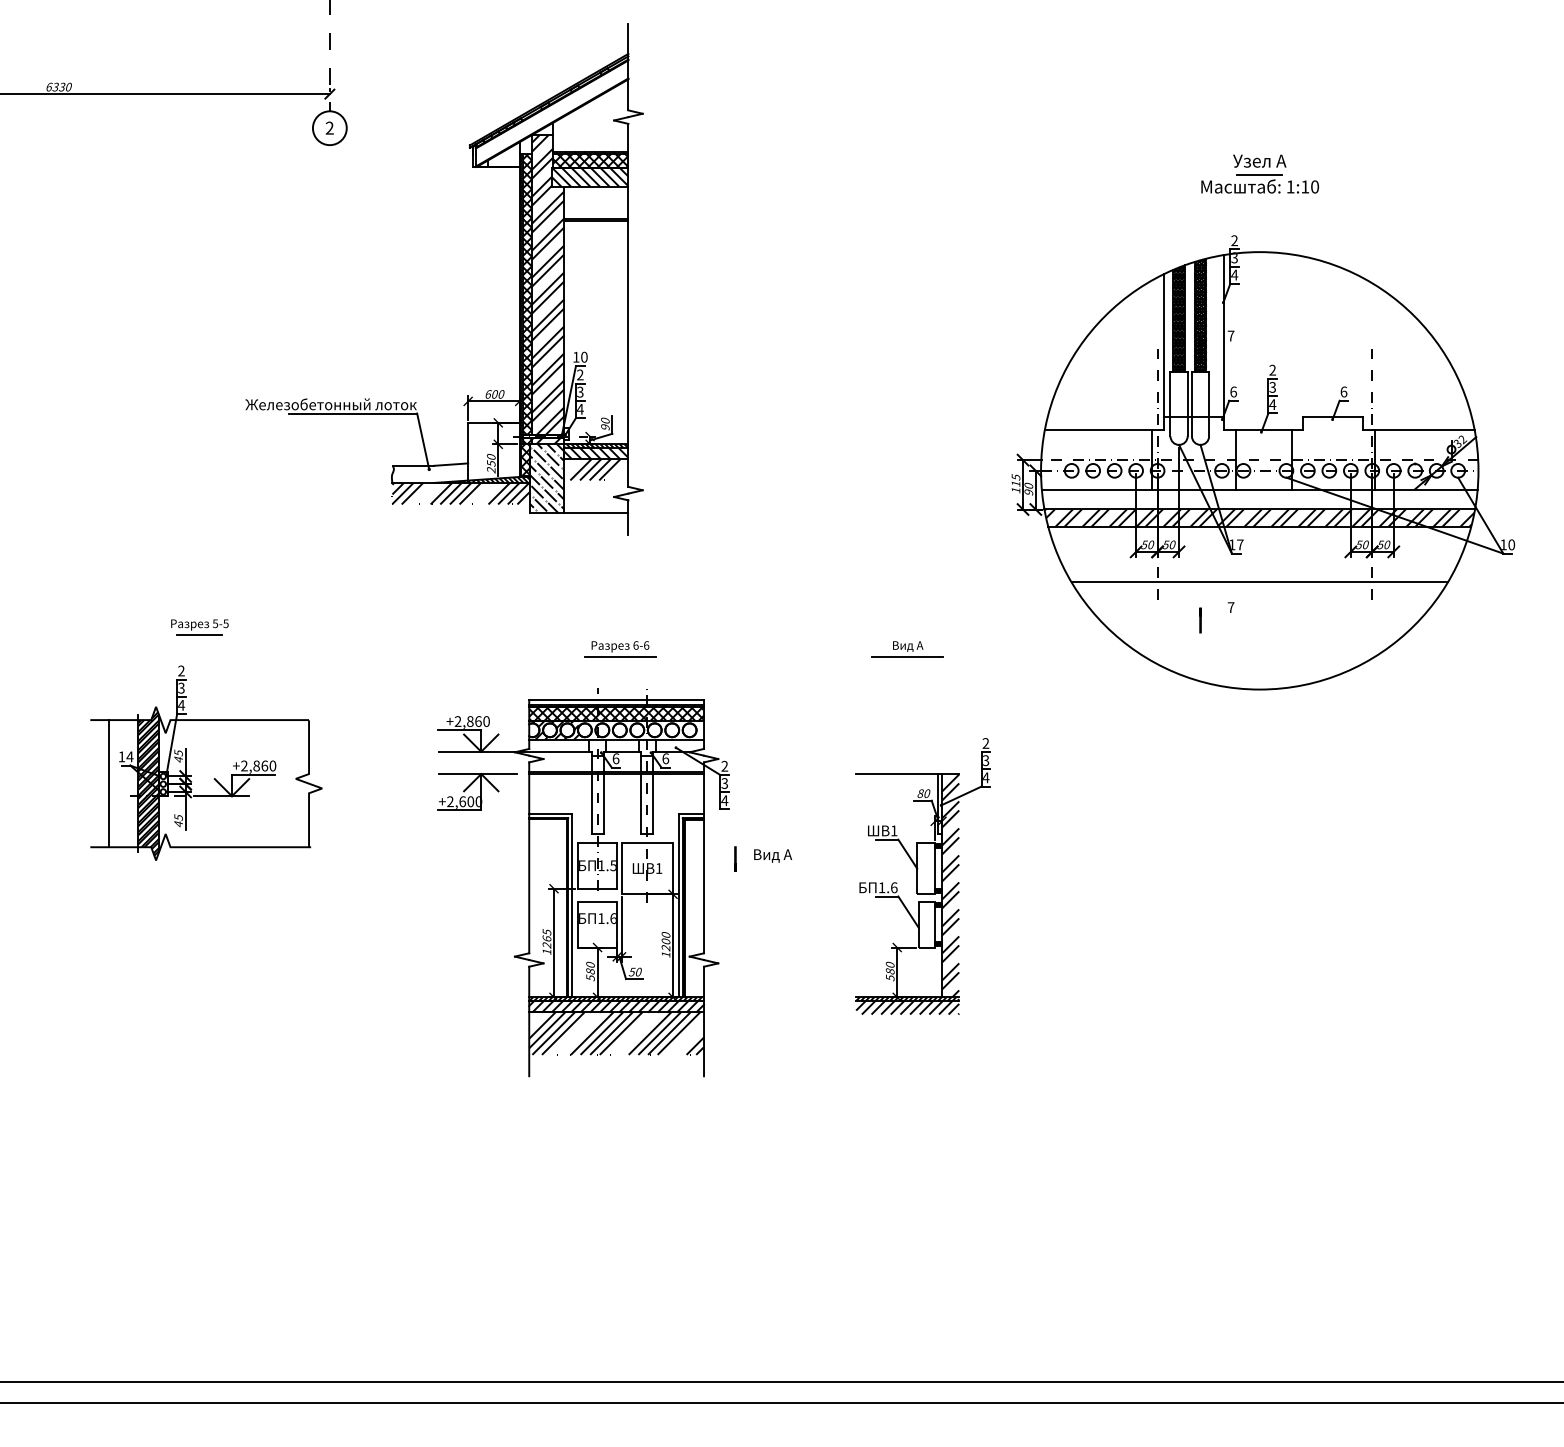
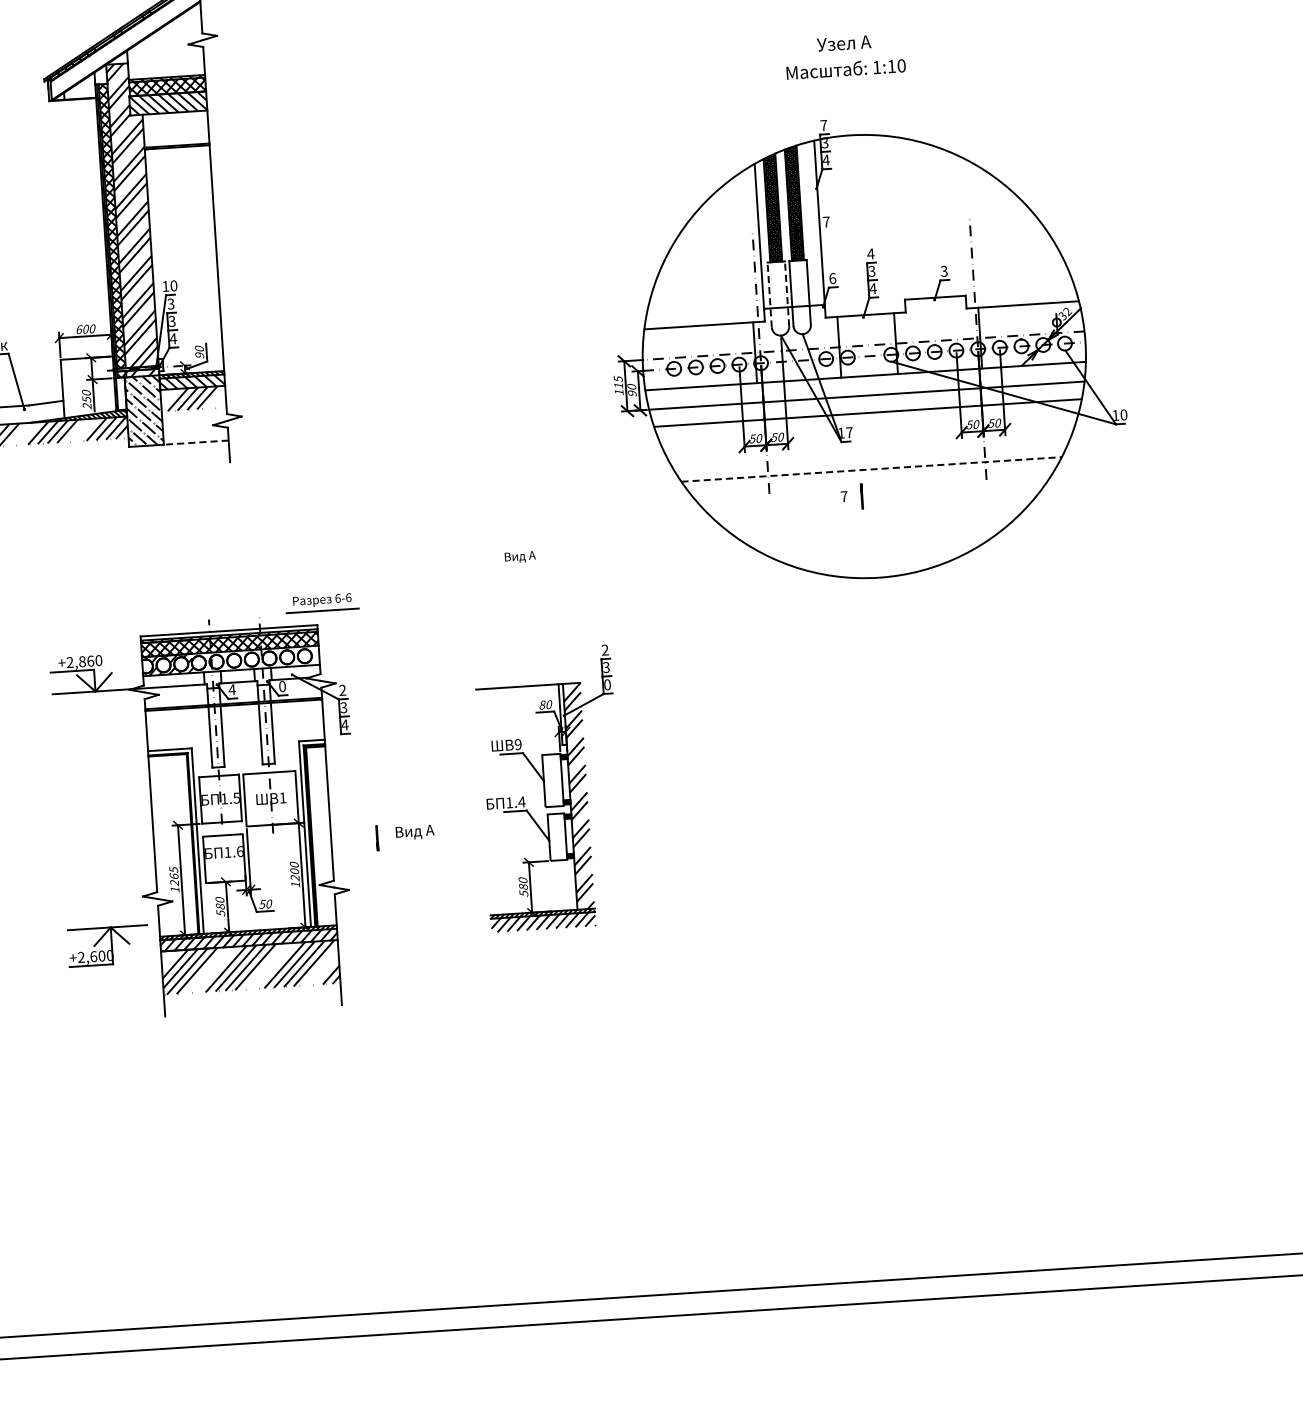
line: (1259, 175) -> (844, 57), removed
text: (1234, 240) -> (823, 125), 2 -> 7
text: (1272, 369) -> (870, 253), 2 -> 4
text: (580, 375) -> (171, 304), 2 -> 3
text: (1343, 391) -> (943, 270), 6 -> 3
line: (1170, 403) -> (769, 294), solid -> dashed
line: (1187, 403) -> (786, 293), solid -> dashed
hatch: (525, 460) -> (121, 394), removed
line: (595, 513) -> (195, 443), solid -> dashed
hatch: (1259, 517) -> (867, 403), removed
line: (1260, 582) -> (872, 469), solid -> dashed
line: (1200, 620) -> (861, 496), moved
part: (620, 649) -> (322, 603), moved
line: (907, 656) -> (520, 567), removed
text: (615, 758) -> (231, 689), 6 -> 4
text: (665, 758) -> (282, 686), 6 -> 0
text: (986, 777) -> (608, 684), 4 -> 0
part: (477, 791) -> (108, 945), moved
text: (893, 830) -> (517, 744), 1 -> 9
text: (763, 858) -> (405, 835), moved
text: (893, 887) -> (521, 801), 1.6 -> 1.4

